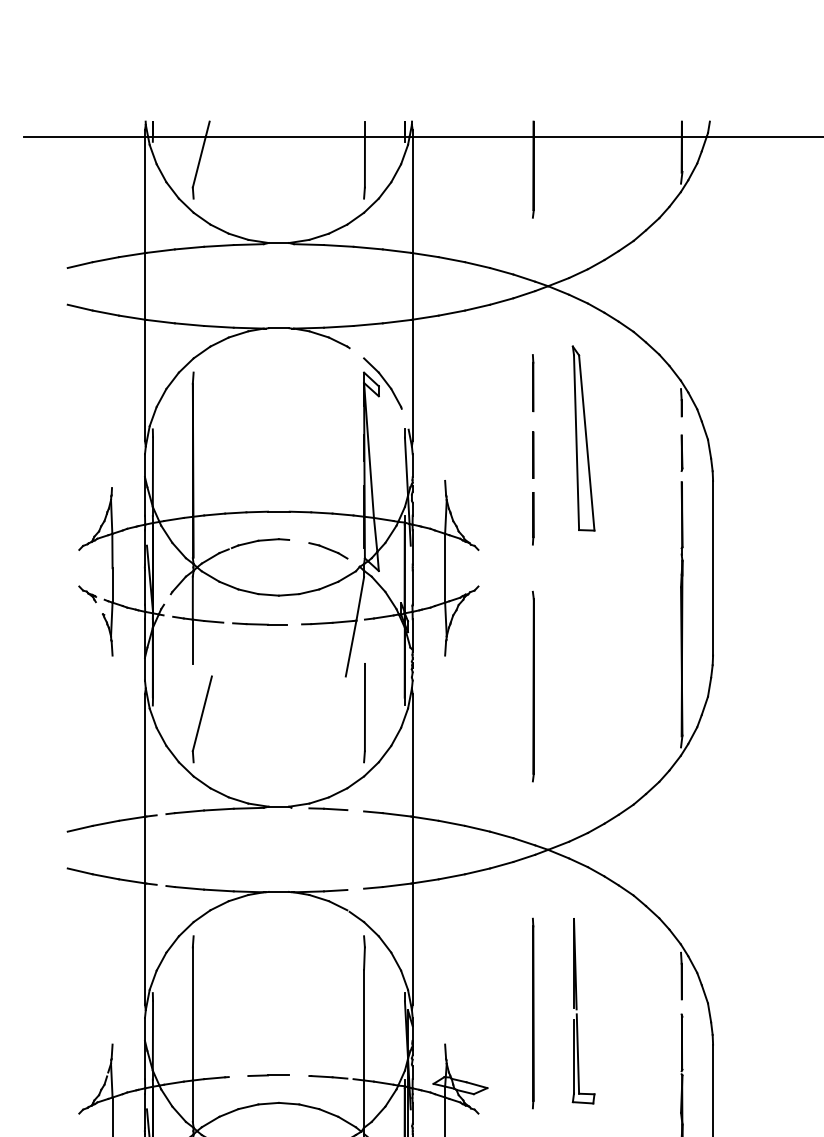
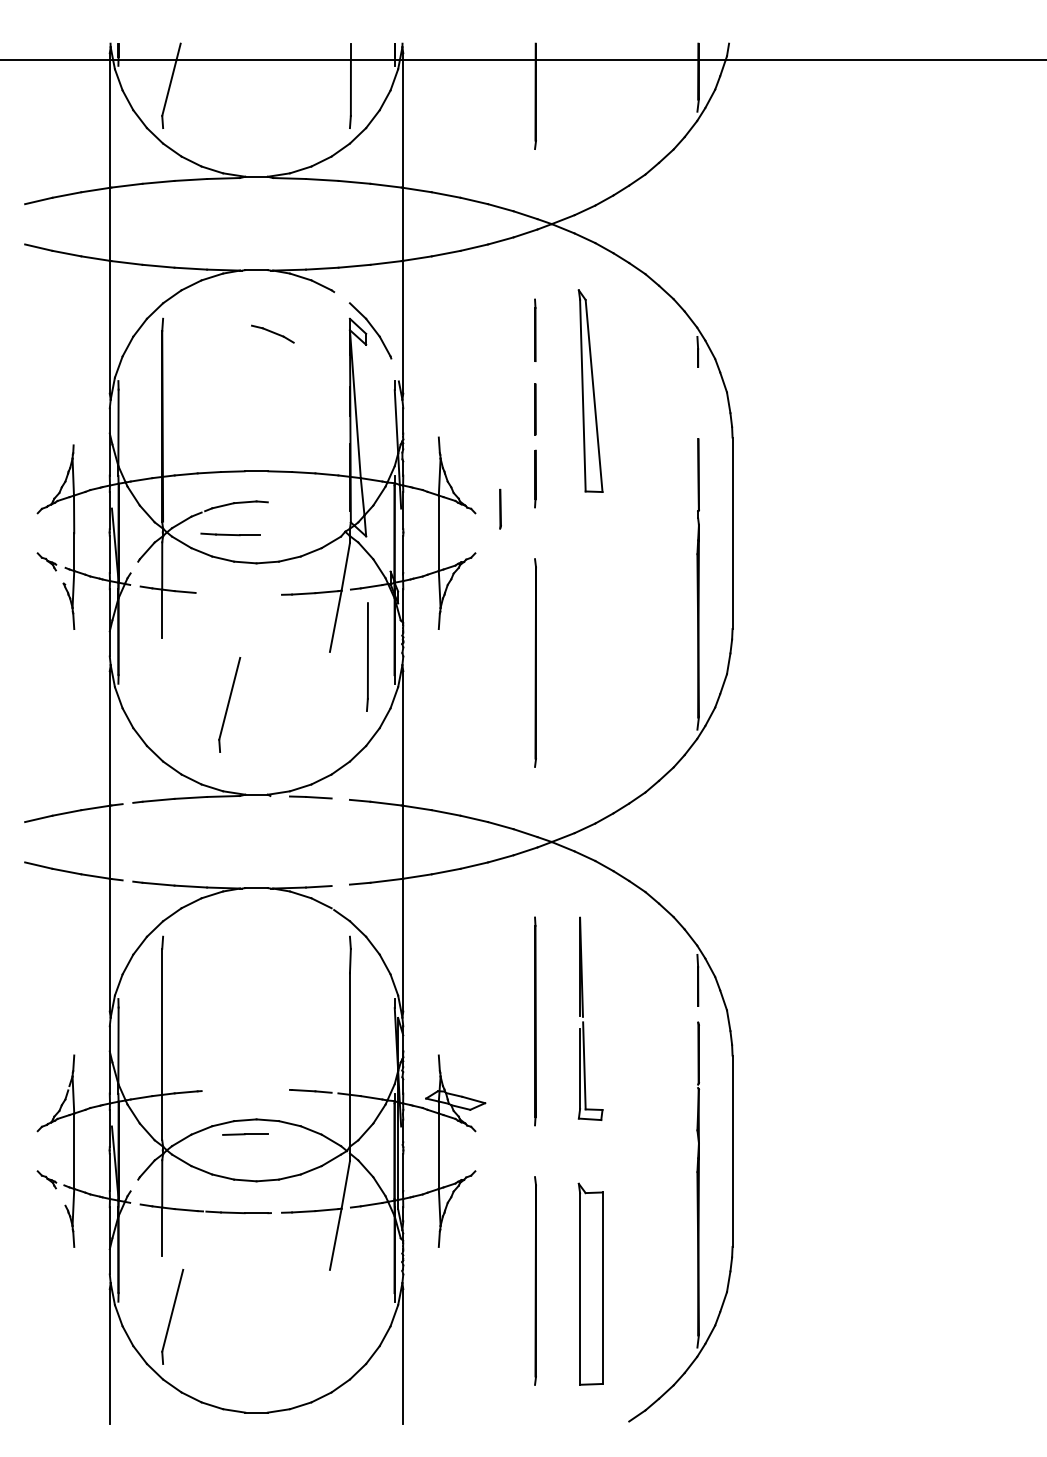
line: (682, 452) -> (500, 508), moved
part: (328, 550) -> (272, 333), moved
part: (259, 624) -> (230, 534), moved
line: (364, 712) -> (367, 656), moved
part: (202, 718) -> (229, 704), moved
line: (268, 1075) -> (245, 1134), moved

